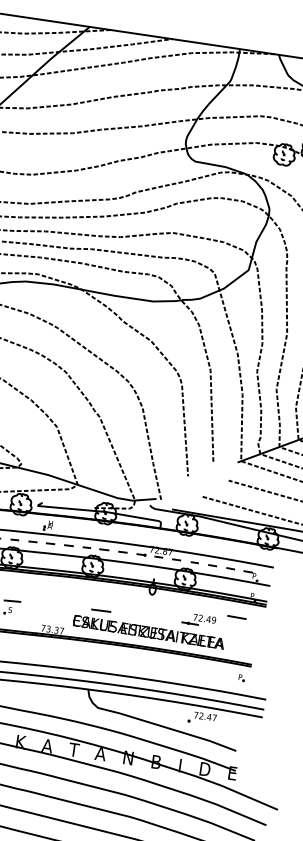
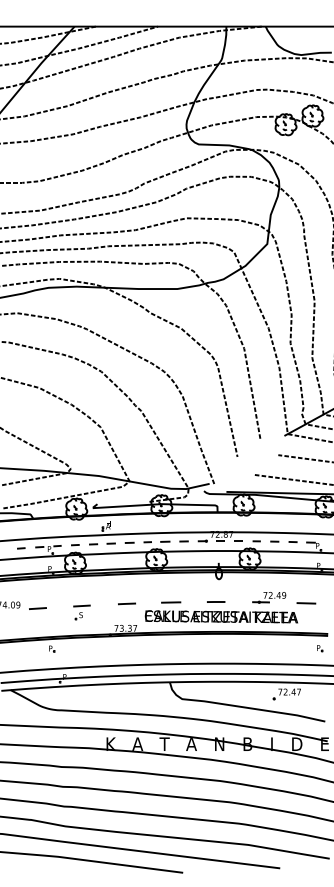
line: (56, 605) -> (126, 603), added
line: (146, 616) -> (216, 601), added
line: (237, 617) -> (306, 603), moved

